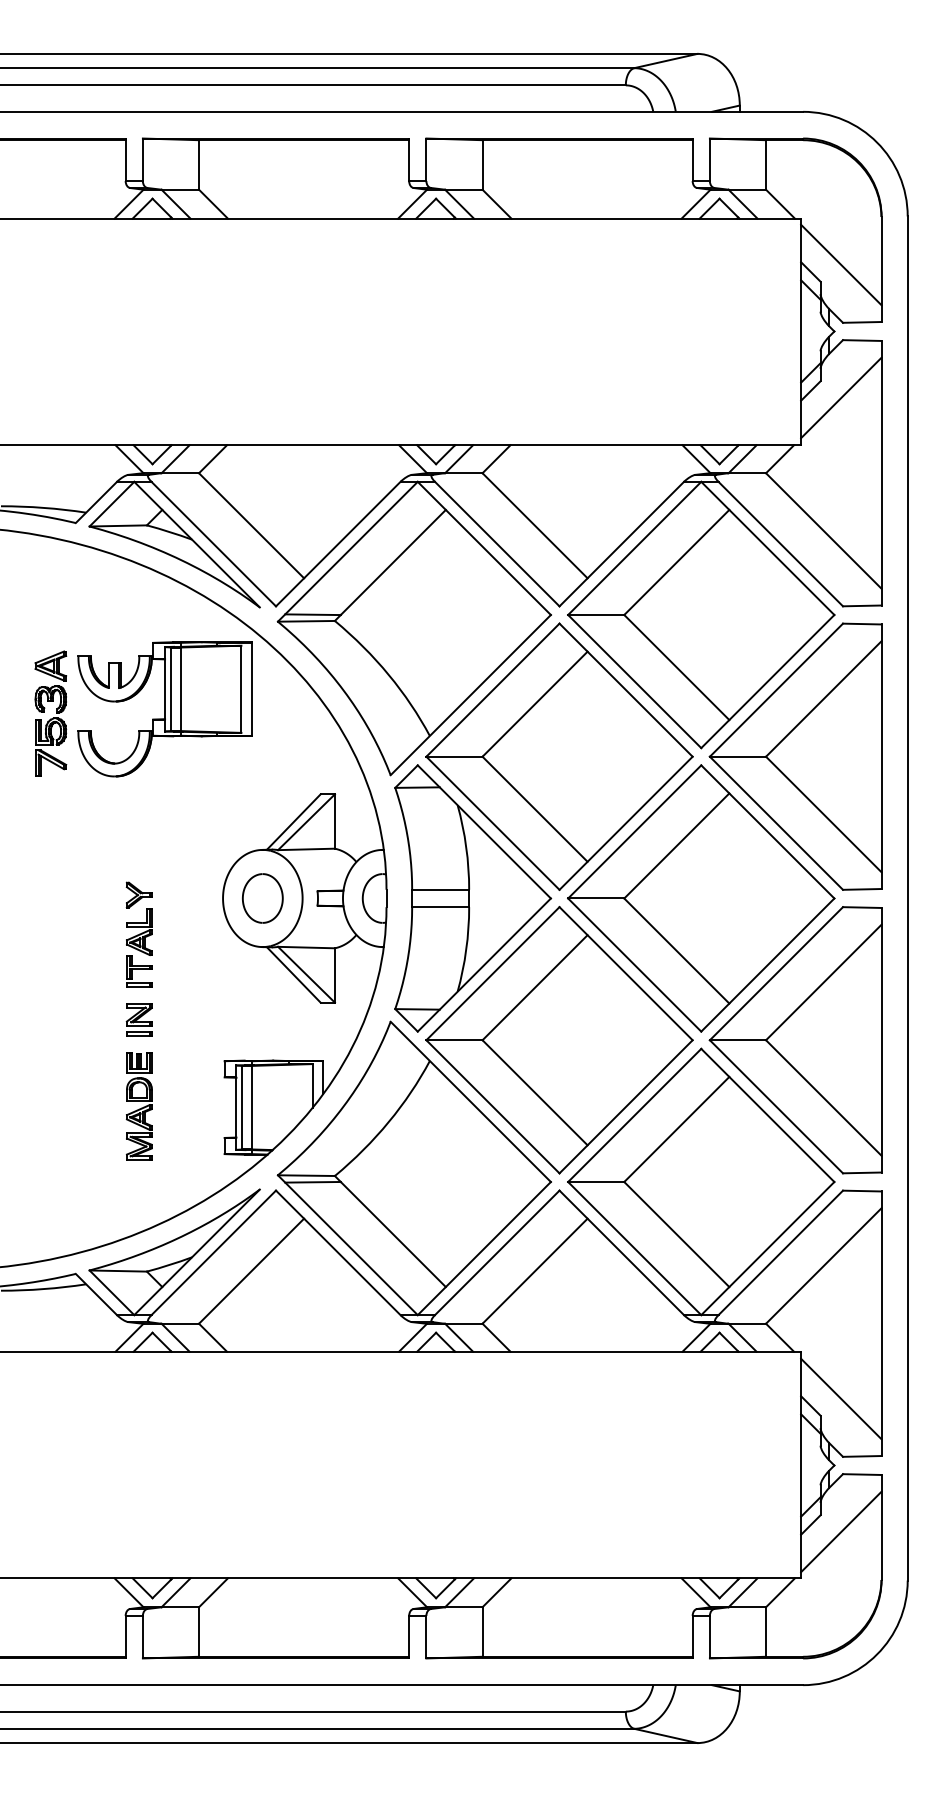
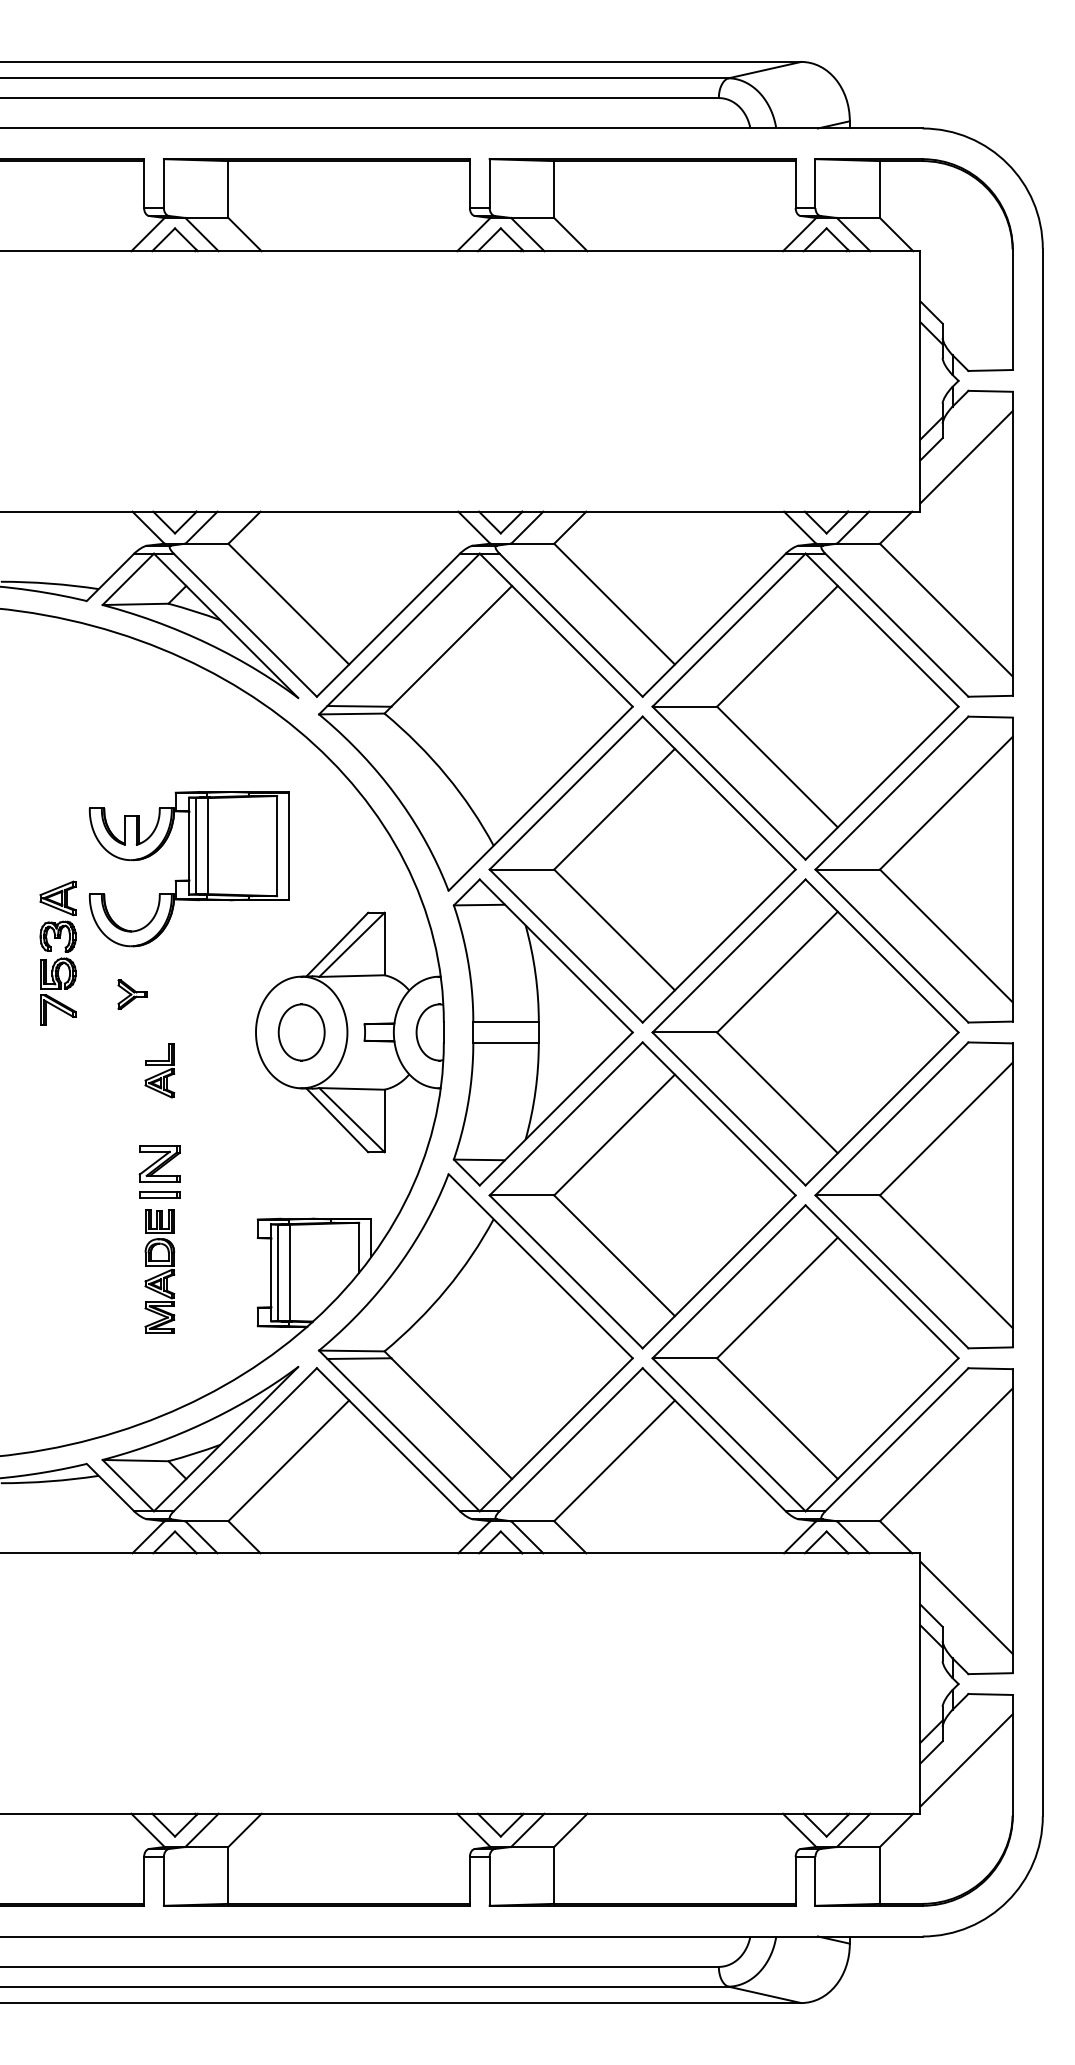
line: (841, 264) -> (966, 304), removed
part: (164, 709) -> (188, 869), moved
part: (45, 712) -> (51, 951), moved
part: (139, 895) -> (132, 994), moved
part: (139, 971) -> (159, 1116), removed
part: (139, 1020) -> (159, 1172), size x1.4

